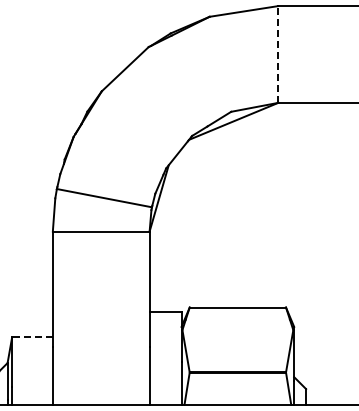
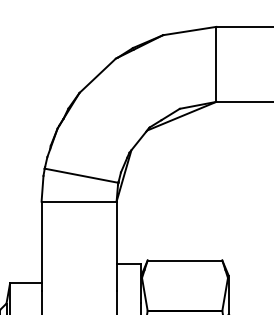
line: (278, 53) -> (216, 63), dashed -> solid
line: (32, 337) -> (25, 283), dashed -> solid

